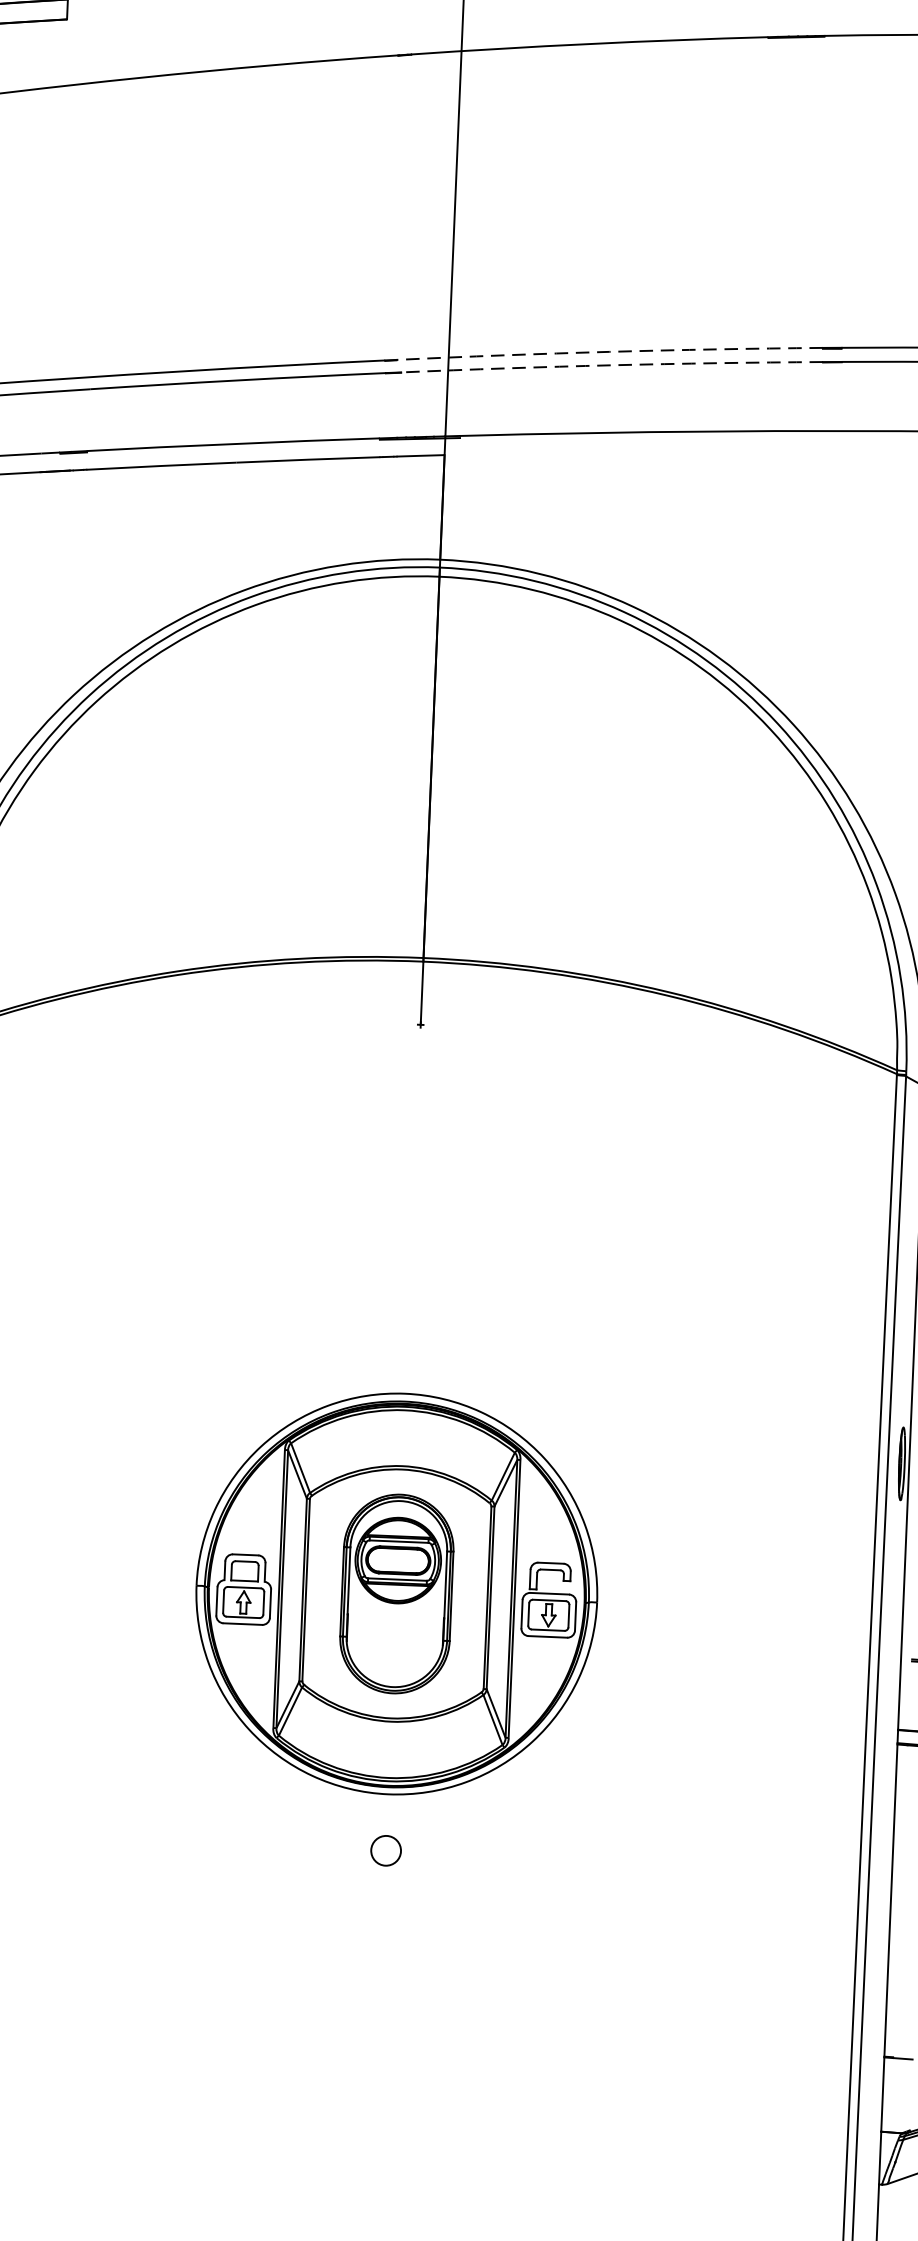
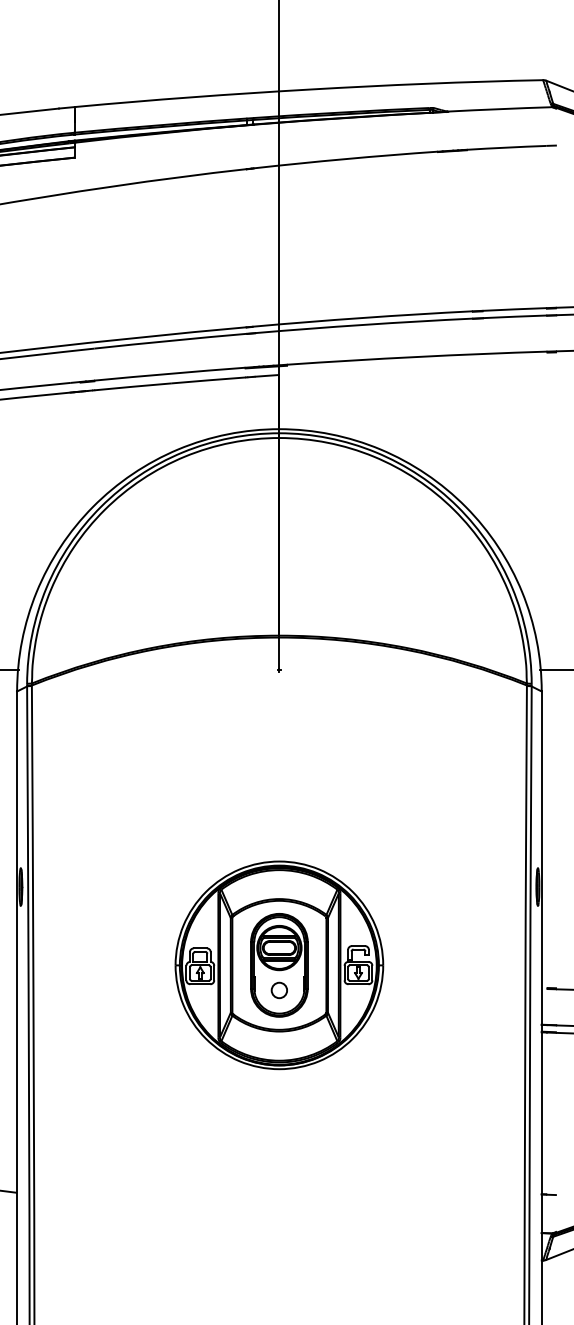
arc: (609, 350) -> (362, 317), dashed -> solid
arc: (612, 364) -> (364, 324), dashed -> solid
circle: (384, 1850) -> (278, 990), moved

